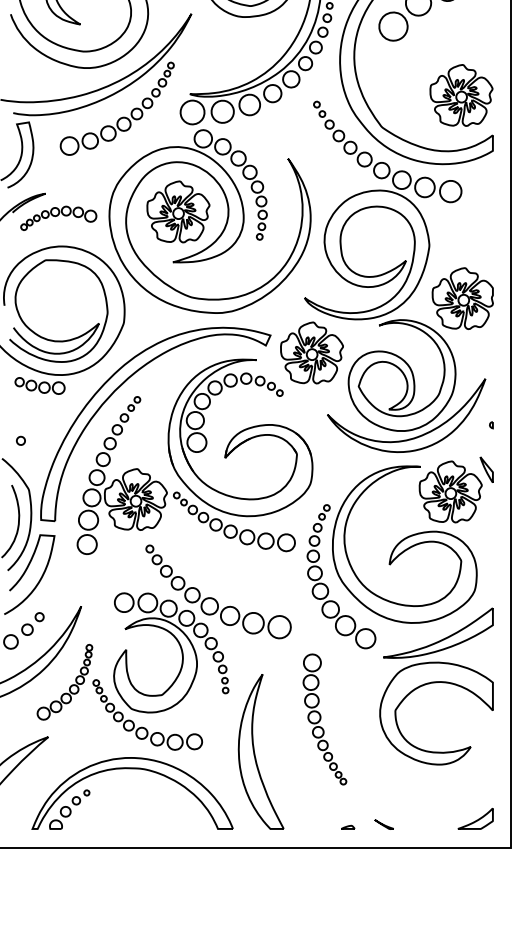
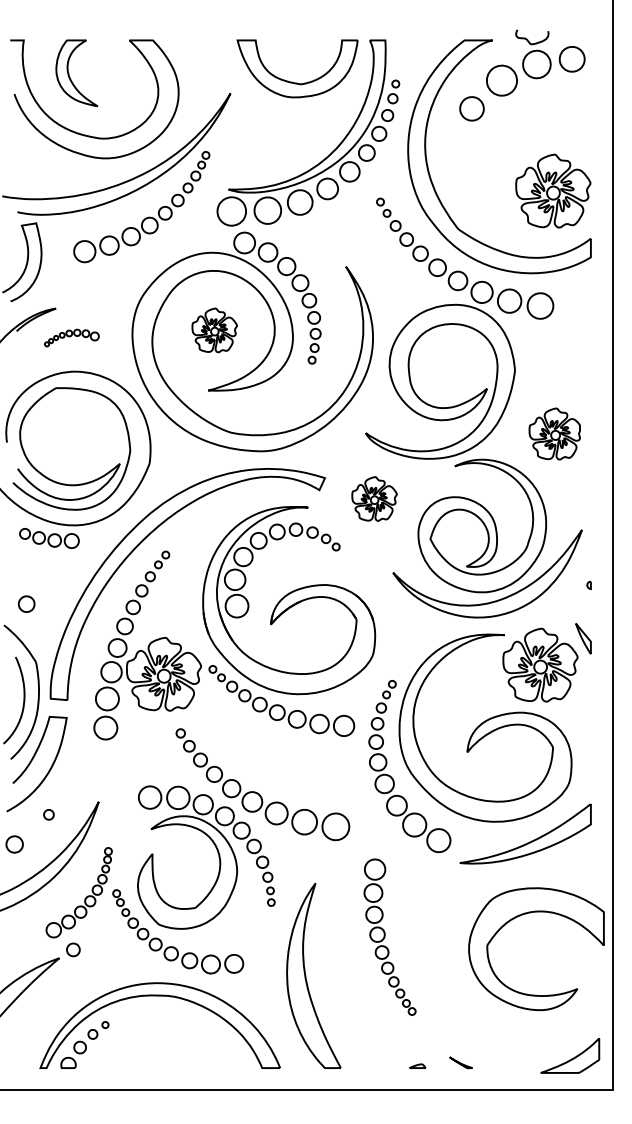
part: (393, 26) -> (471, 108), size x0.7
part: (178, 212) -> (214, 330), size x0.6
part: (58, 217) -> (71, 337), size x0.6
part: (462, 298) -> (554, 433), size x0.7
part: (311, 352) -> (374, 498), size x0.6
part: (20, 440) -> (26, 603), size x1.6
part: (27, 629) -> (73, 949), moved
part: (428, 684) -> (526, 914), moved
part: (475, 818) -> (569, 1055), size x1.4

